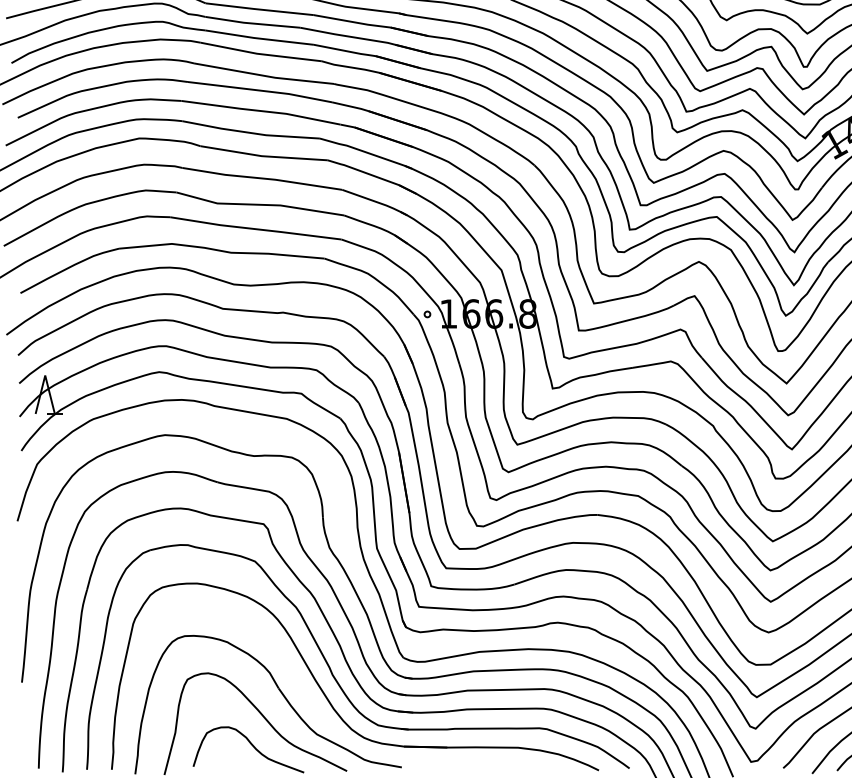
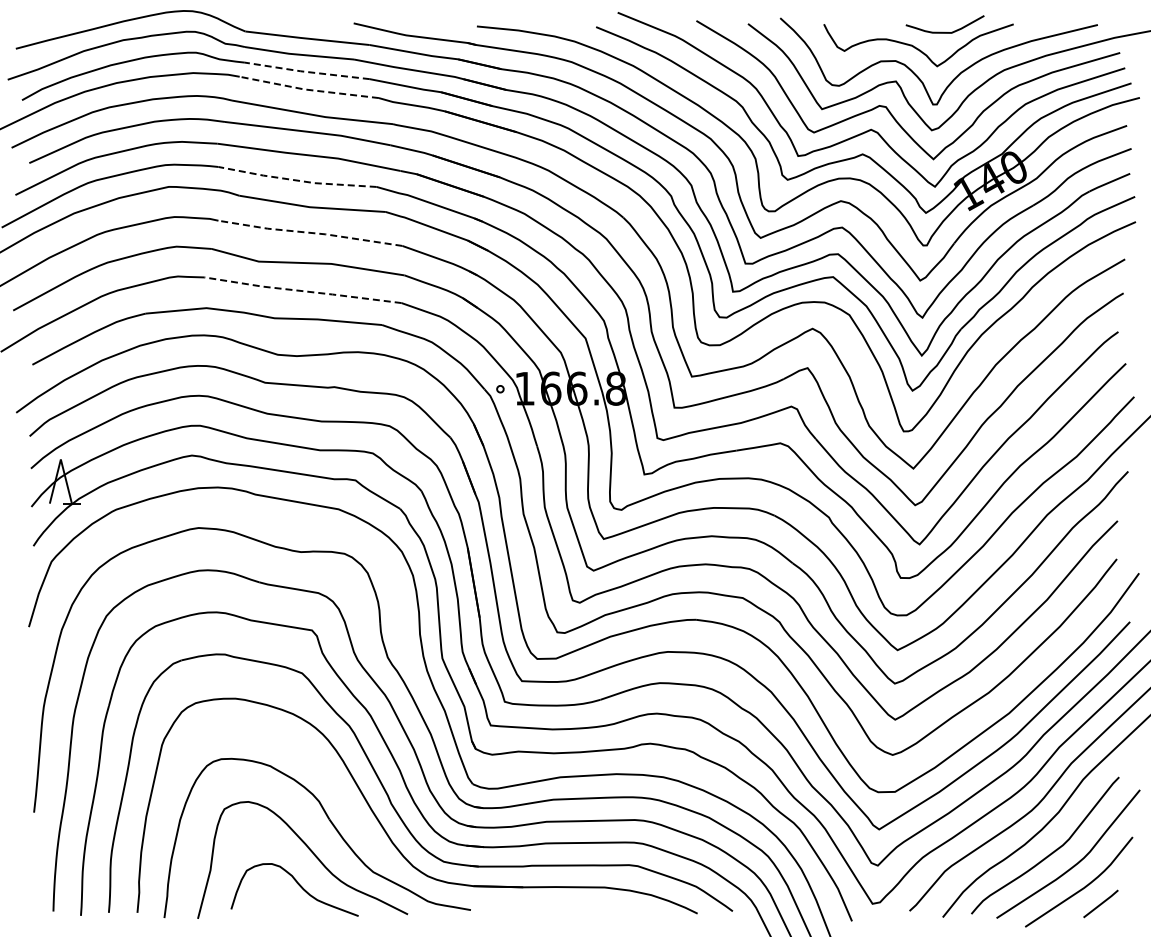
line: (258, 38) -> (306, 71), solid -> dashed
line: (260, 53) -> (308, 89), solid -> dashed
line: (250, 132) -> (296, 180), solid -> dashed
line: (262, 178) -> (310, 232), solid -> dashed
line: (255, 229) -> (302, 291), solid -> dashed

